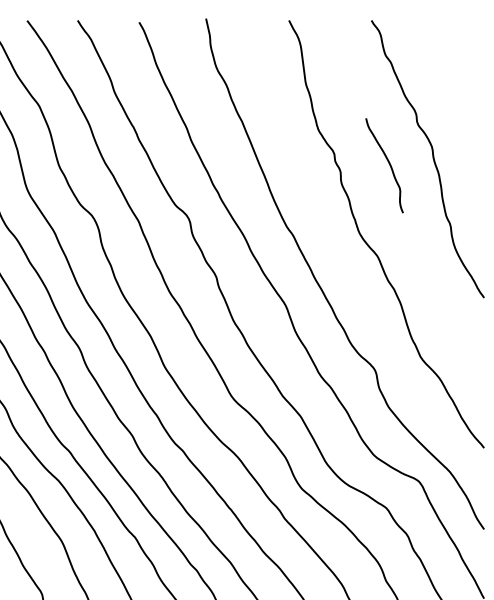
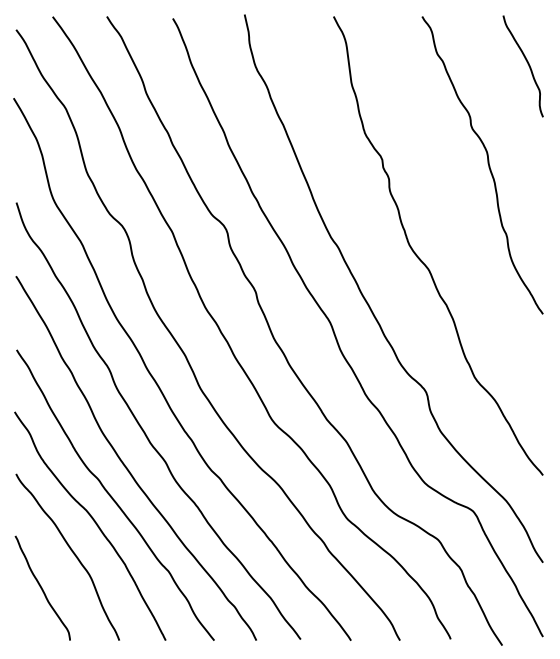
curve: (388, 163) -> (527, 64), moved

